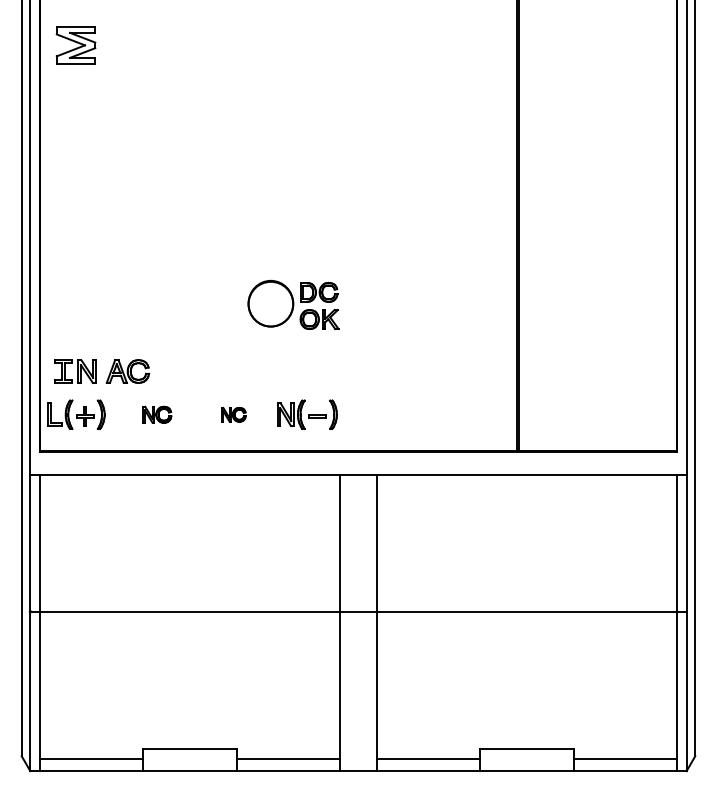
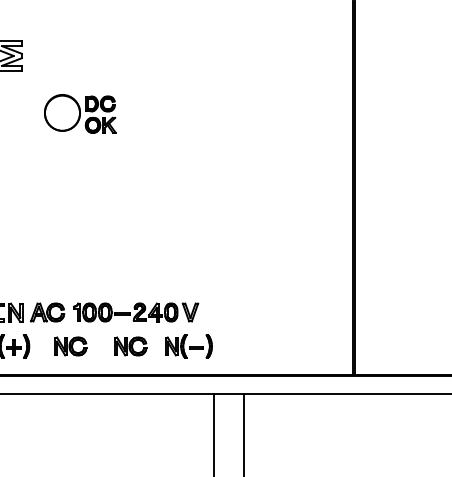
part: (293, 305) -> (80, 114), moved
part: (240, 371) -> (136, 312), added
part: (157, 414) -> (70, 346), size x1.43
part: (233, 414) -> (130, 346), size x1.67

